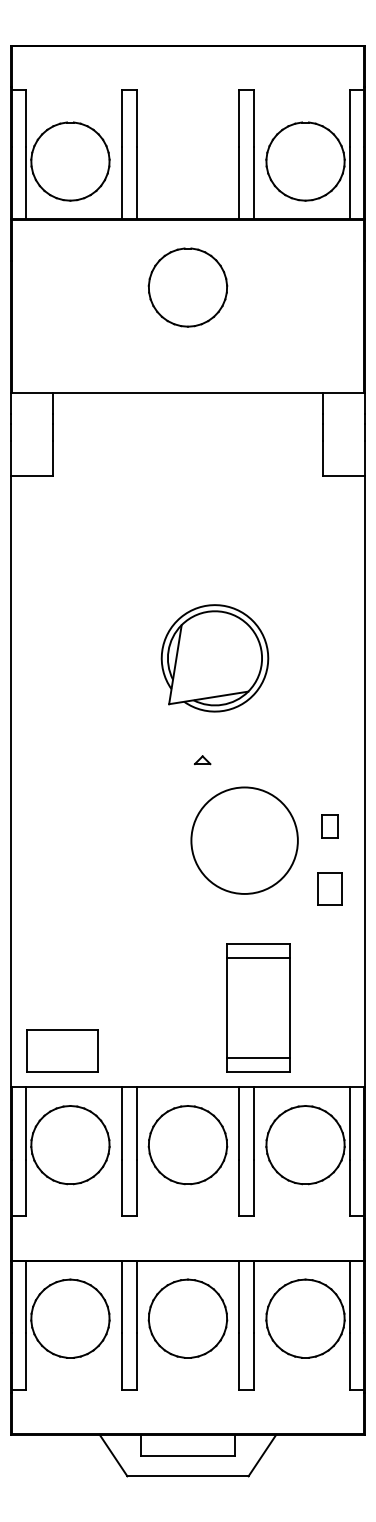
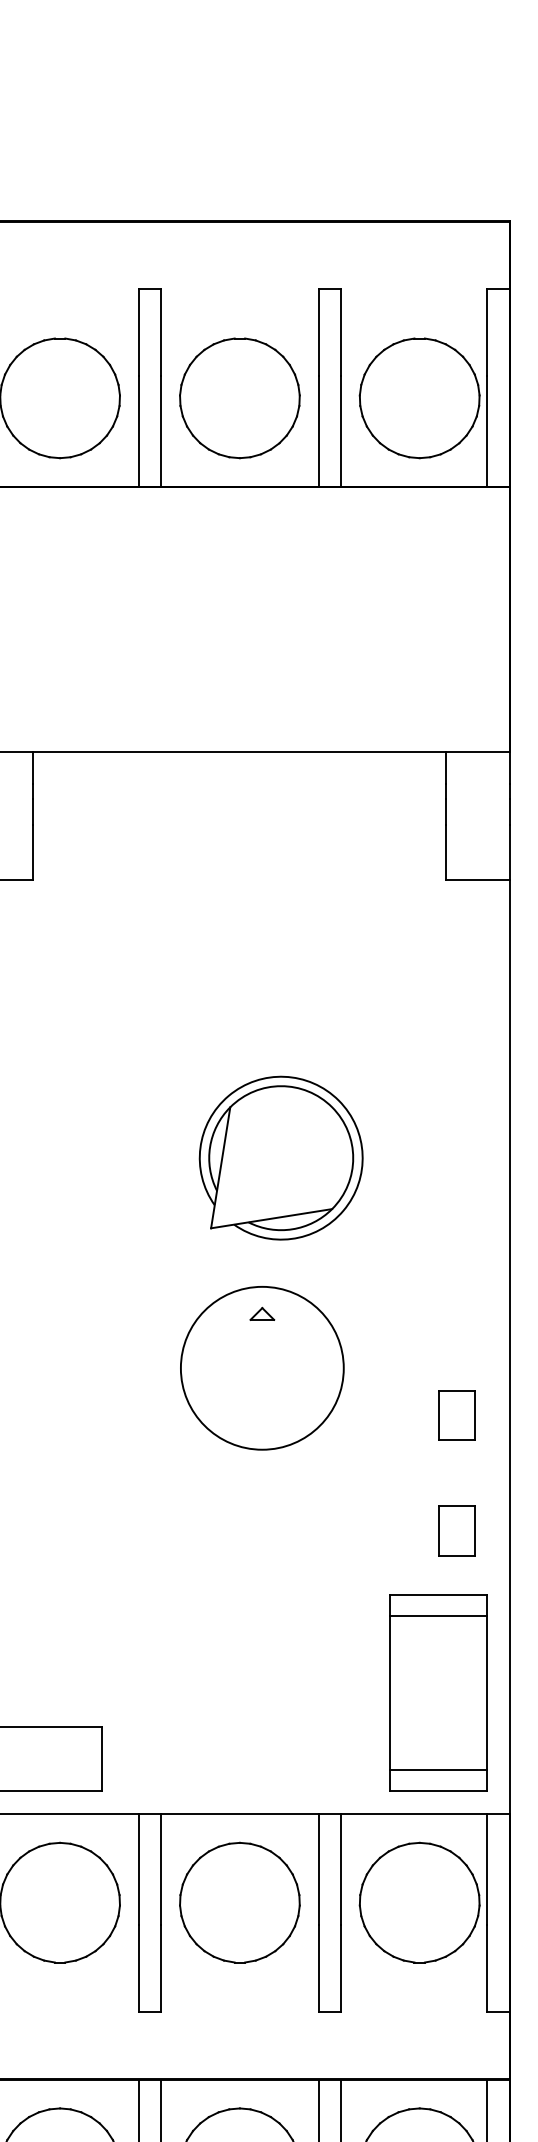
part: (187, 287) -> (239, 398), moved
part: (329, 826) -> (456, 1415), size x1.43
circle: (244, 840) -> (262, 1367), moved
part: (329, 888) -> (456, 1530), moved
part: (258, 1007) -> (438, 1692), moved

